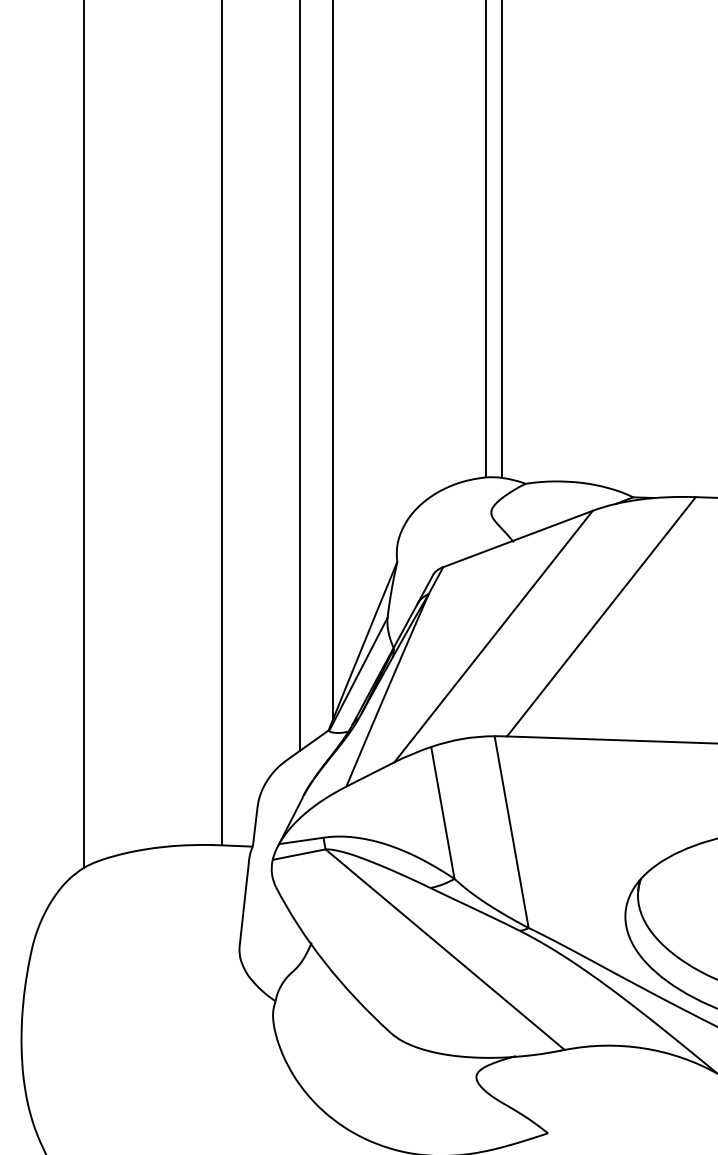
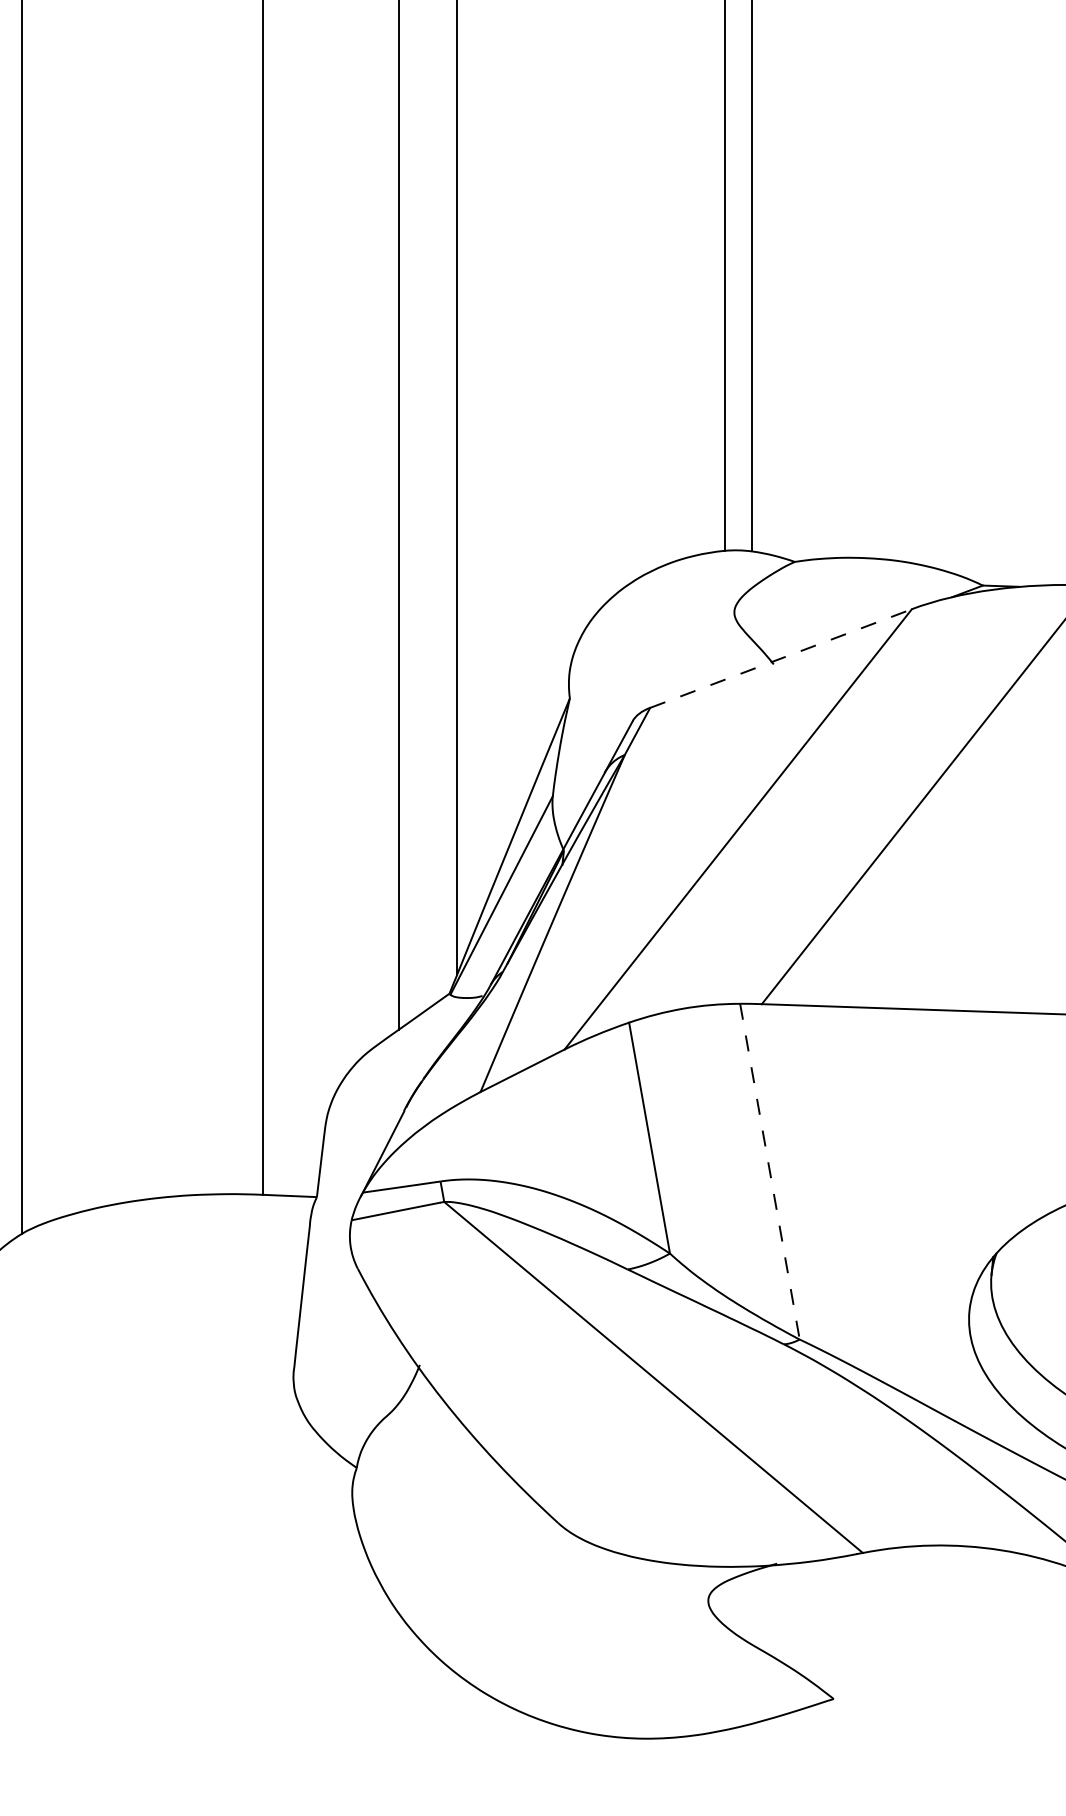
line: (517, 539) -> (780, 659), solid -> dashed
line: (511, 832) -> (769, 1172), solid -> dashed

